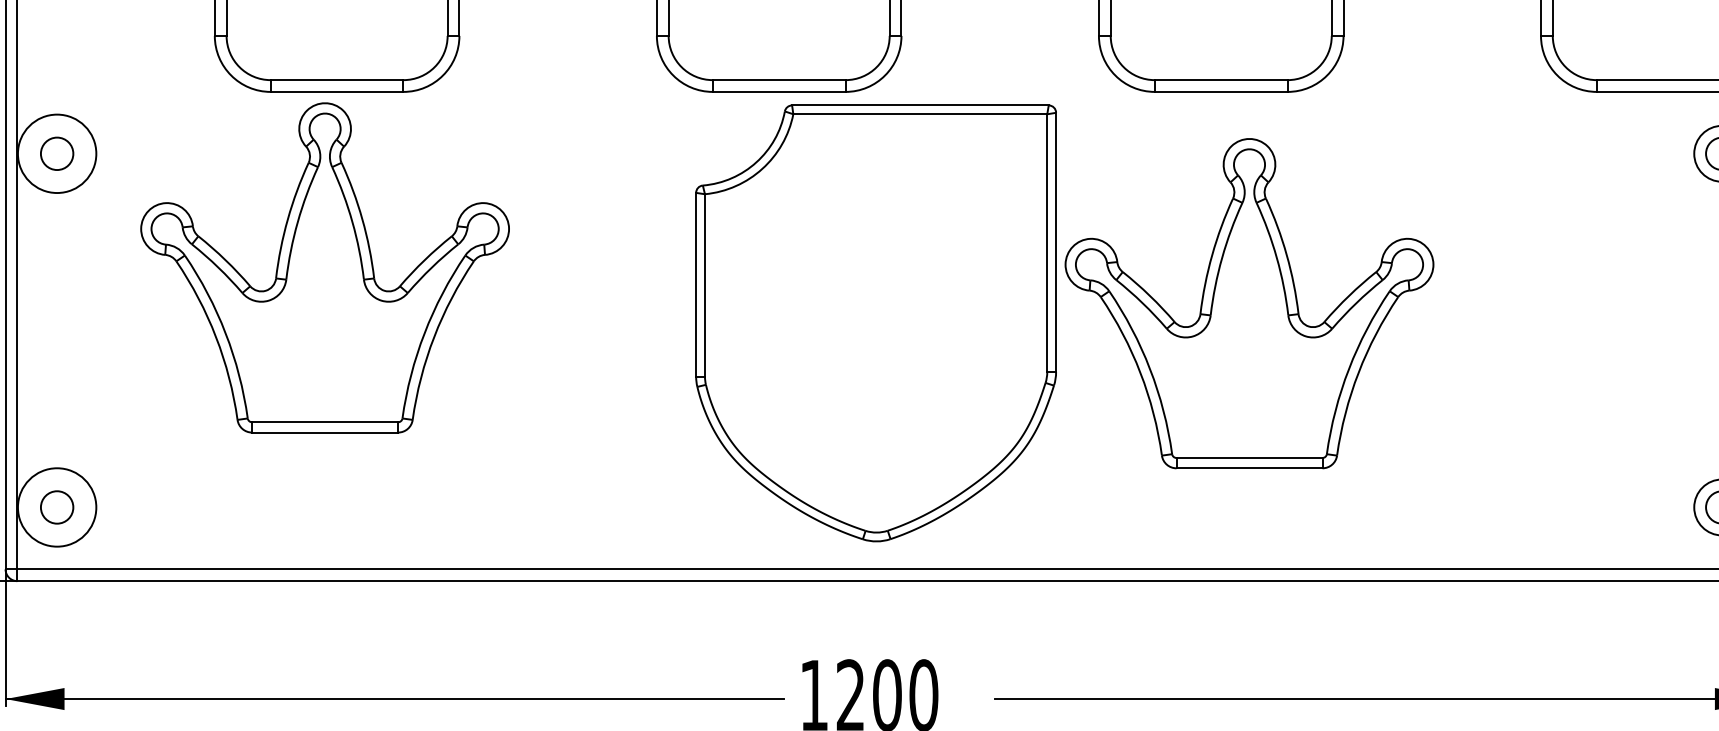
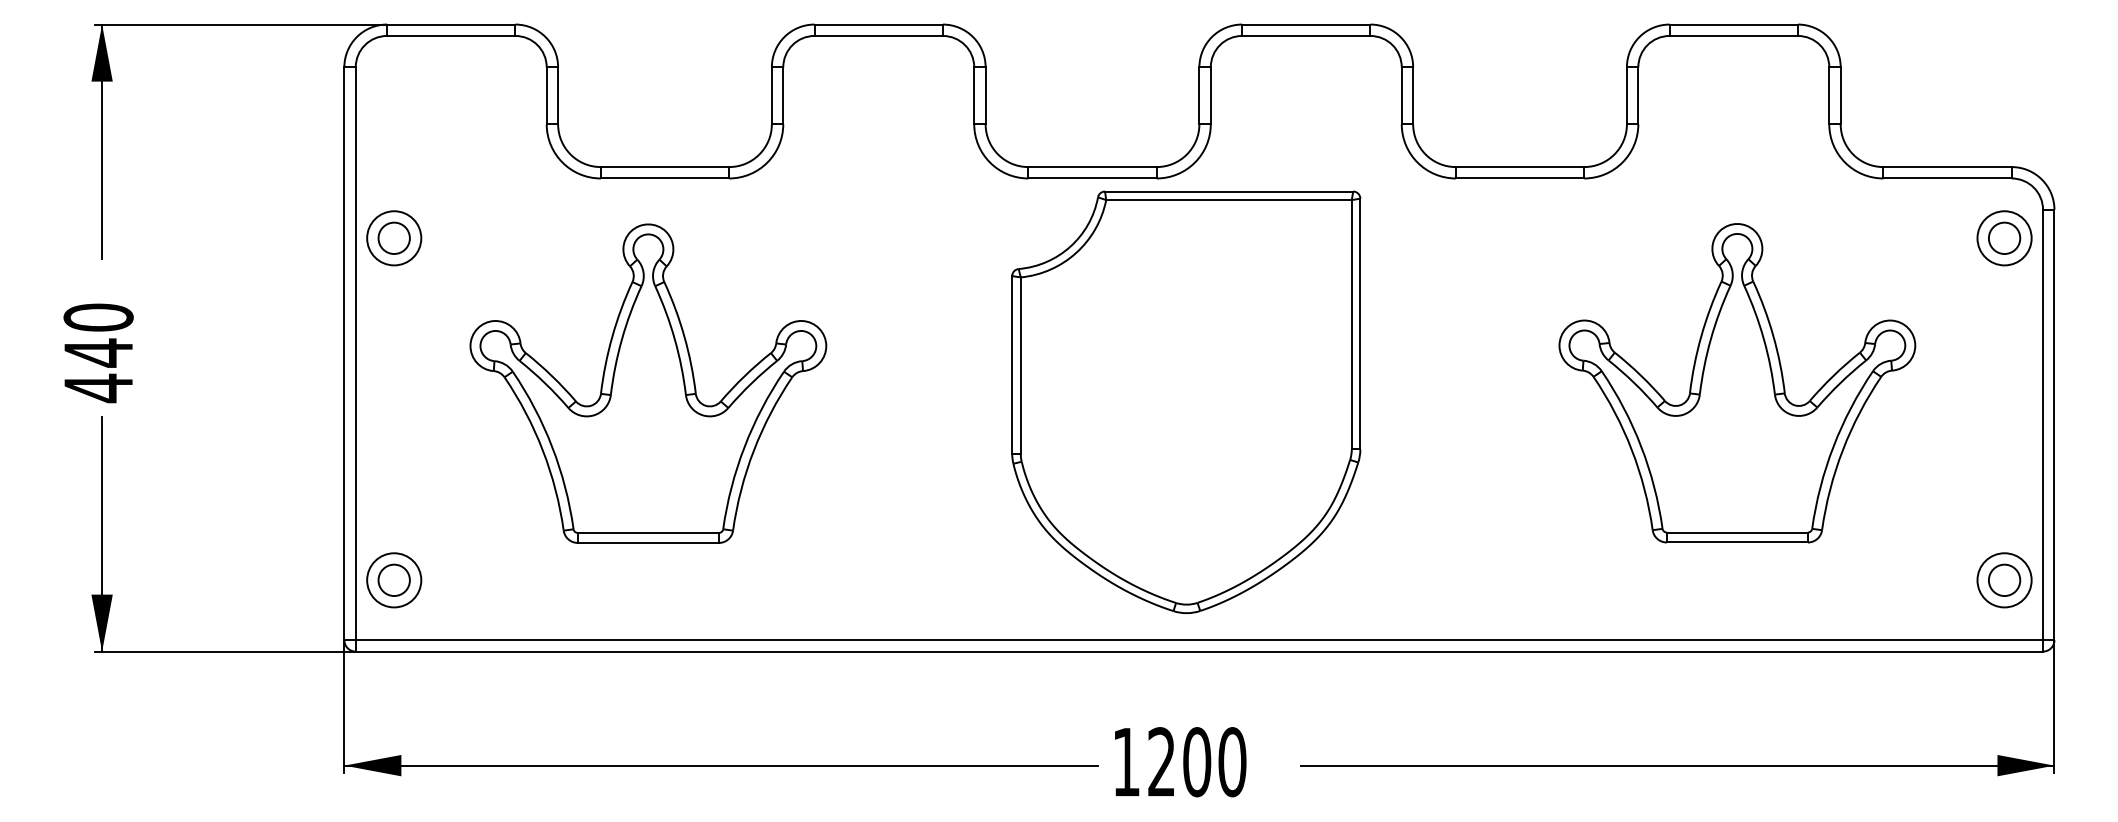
circle: (57, 153) -> (394, 238), size x0.71
part: (325, 267) -> (648, 383), moved
part: (1249, 303) -> (1737, 383), moved
circle: (57, 507) -> (394, 580), size x0.71

